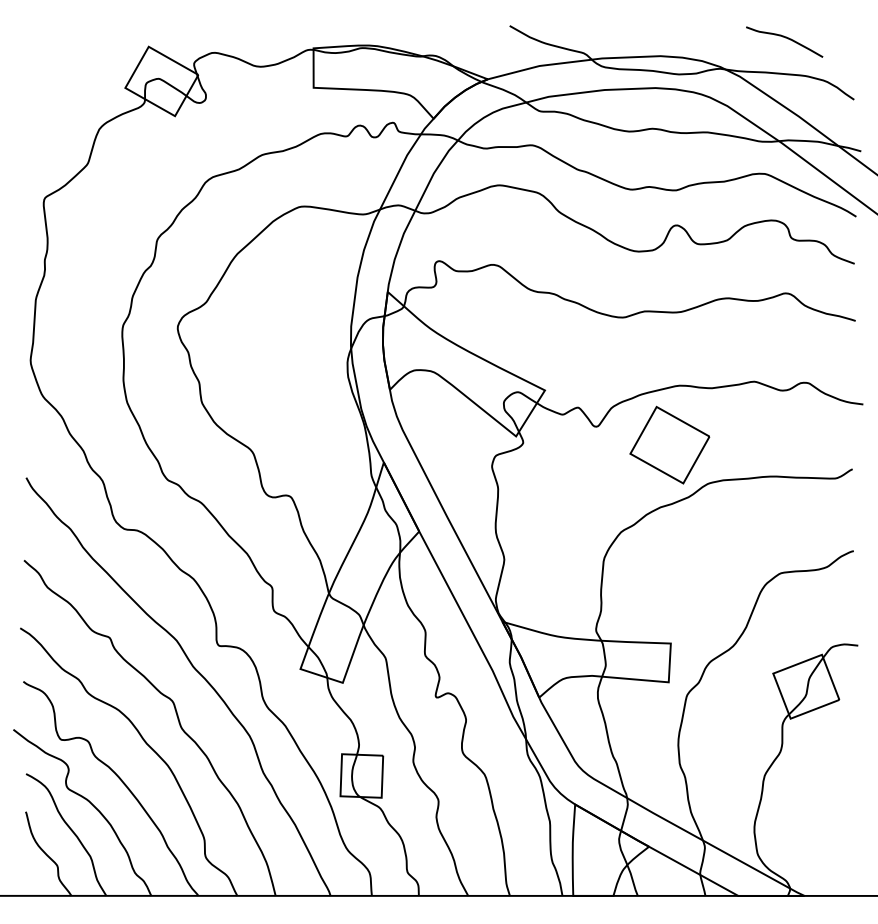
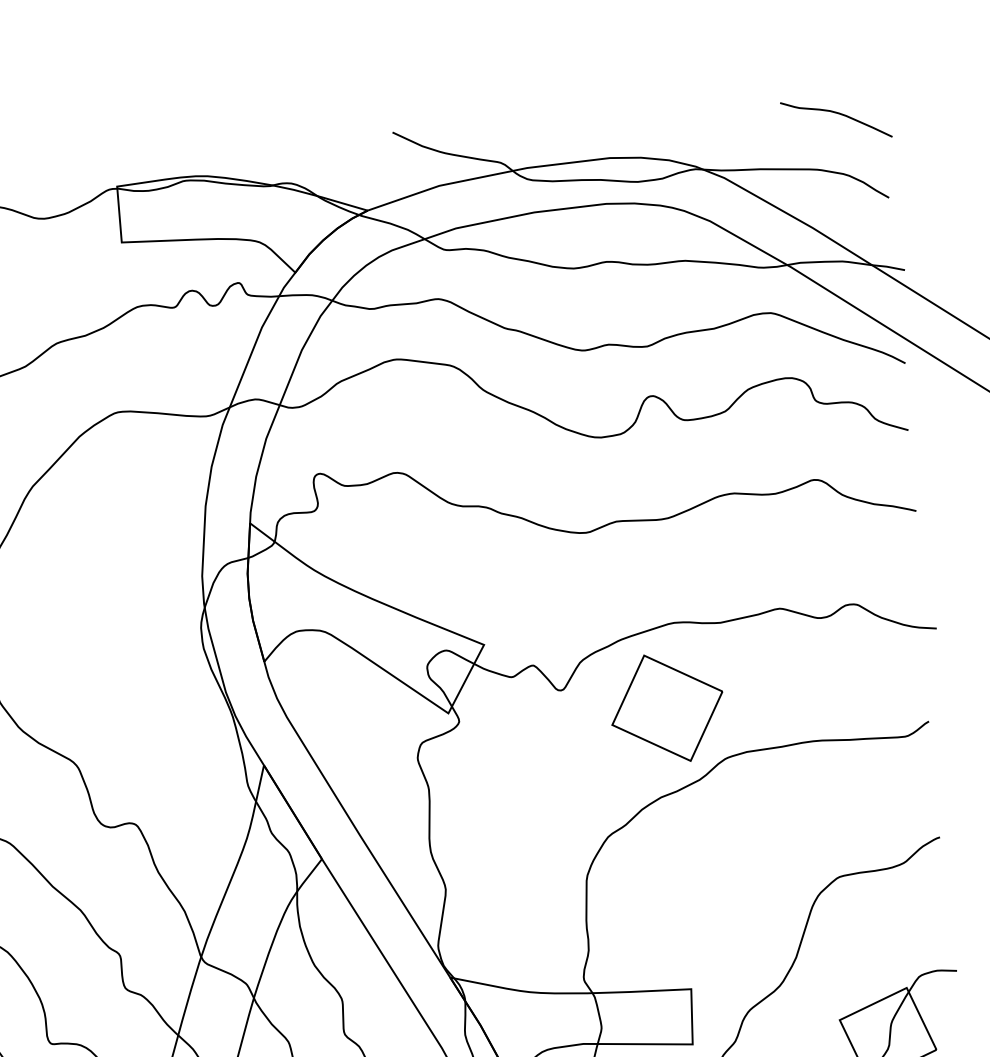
curve: (785, 38) -> (837, 114), moved

